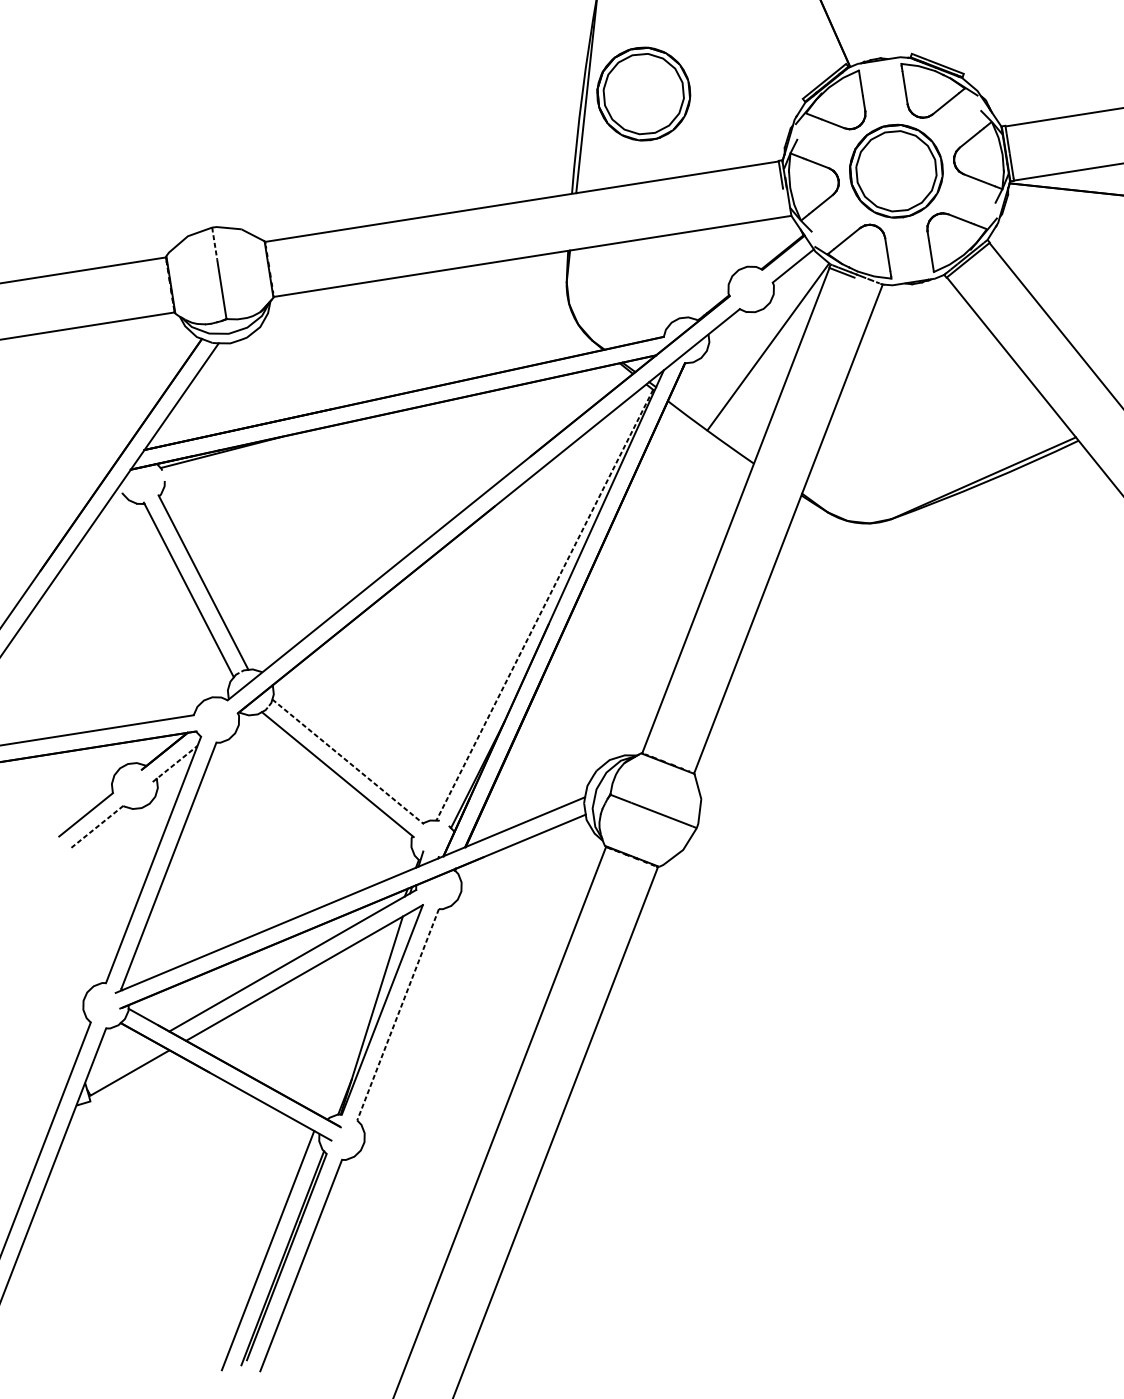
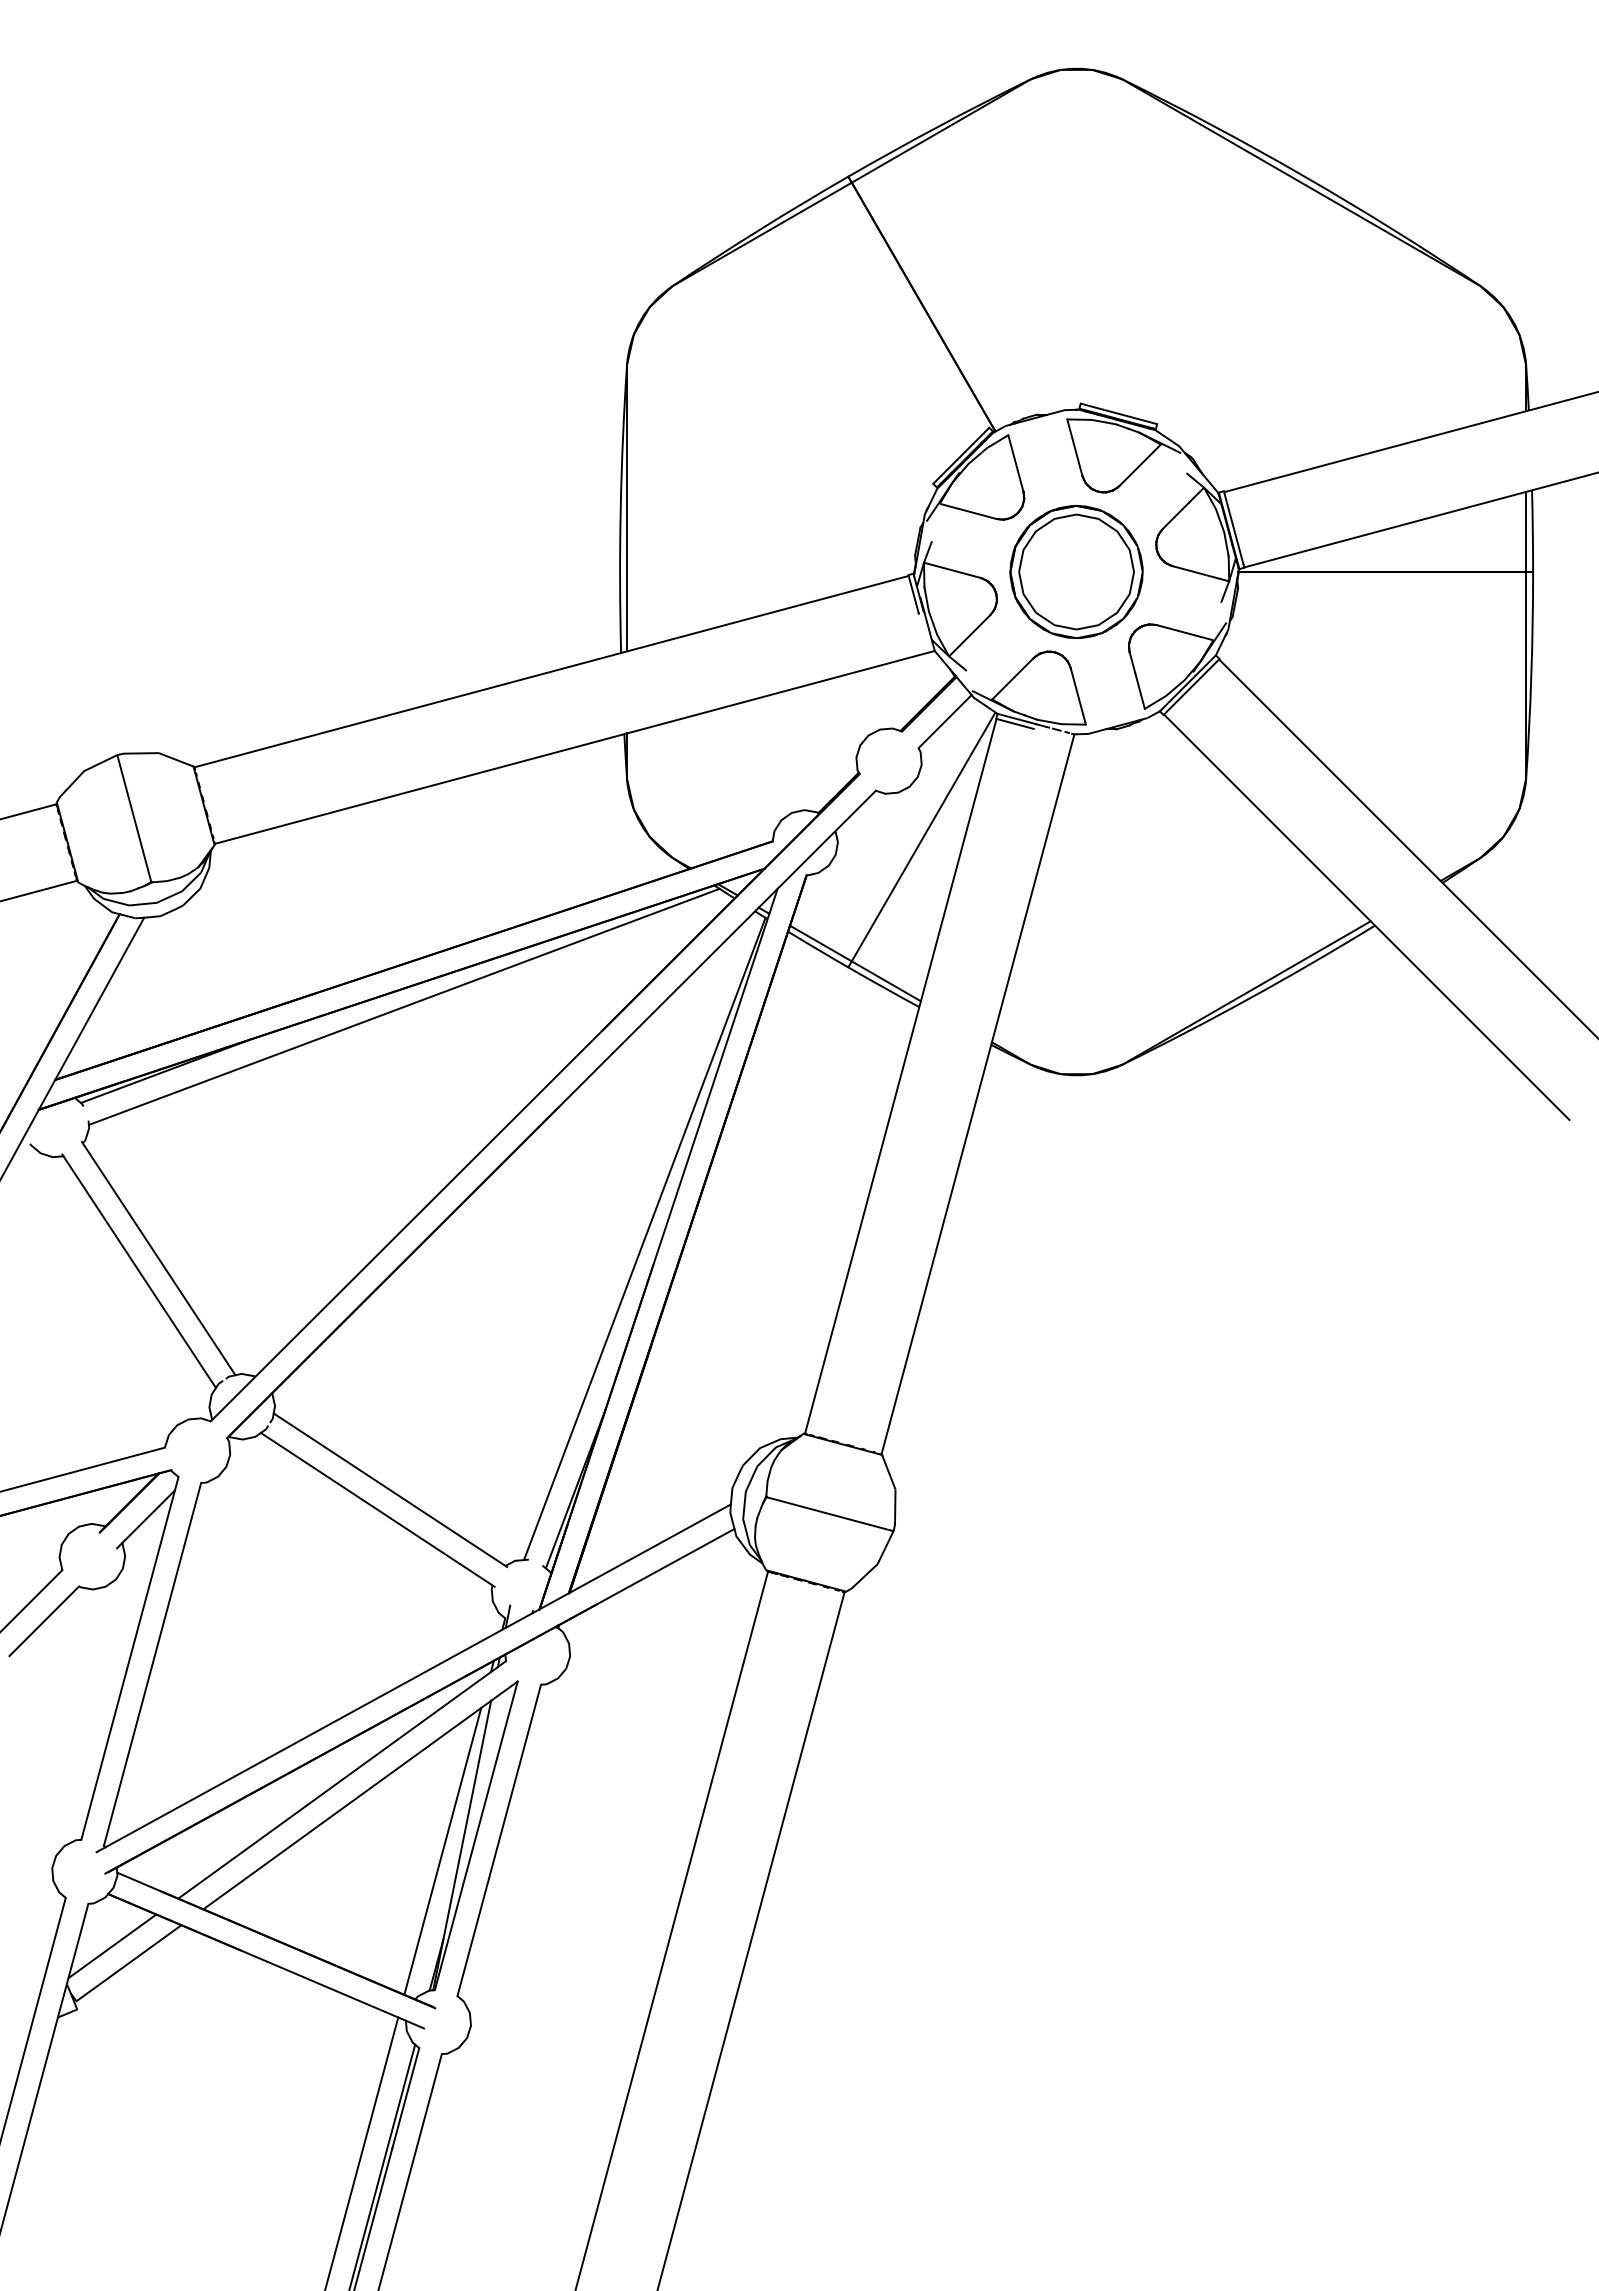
part: (643, 93) -> (707, 500), removed
line: (214, 243) -> (123, 776), dashed -> solid
line: (393, 424) -> (403, 1006), added
line: (712, 428) -> (855, 963), added
line: (544, 605) -> (644, 1239), dashed -> solid
line: (348, 762) -> (390, 1490), dashed -> solid
line: (174, 764) -> (145, 1519), dashed -> solid
line: (95, 827) -> (43, 1621), dashed -> solid
line: (398, 1014) -> (499, 1840), dashed -> solid
line: (357, 1017) -> (442, 1850), added
line: (119, 1060) -> (112, 1946), added

